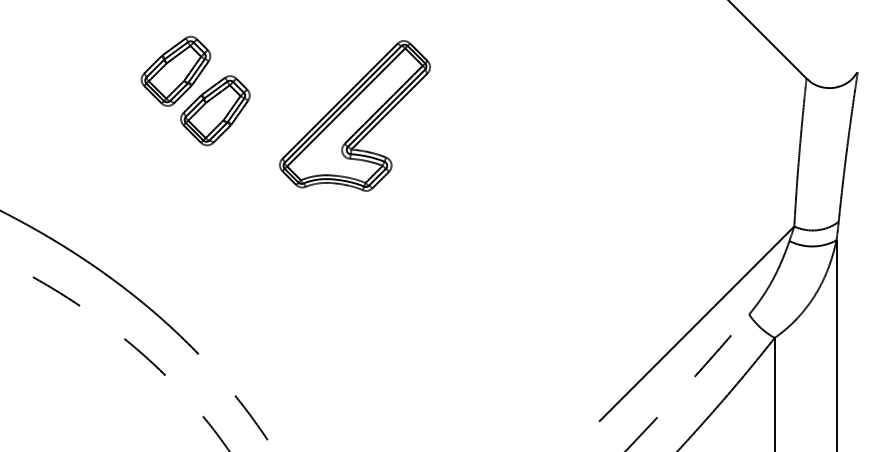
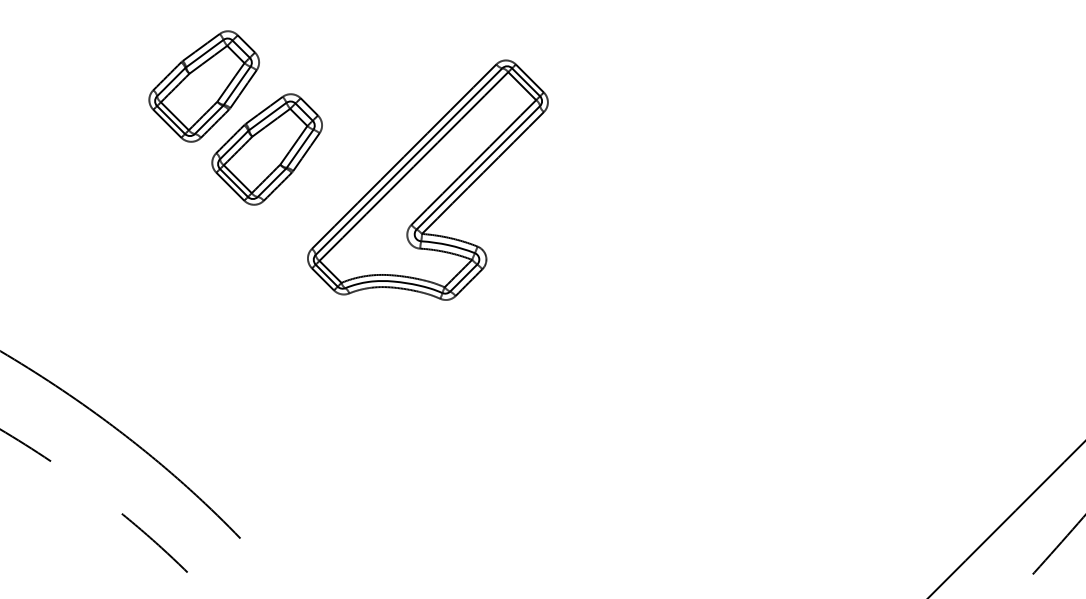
part: (354, 115) -> (427, 179), moved

